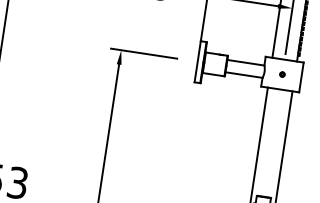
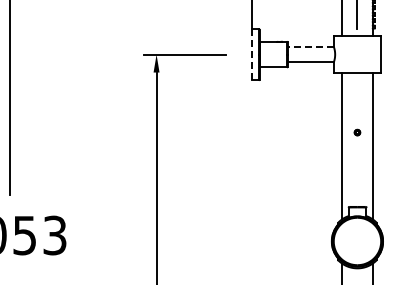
line: (197, 61) -> (251, 54), solid -> dashed
line: (245, 62) -> (310, 46), solid -> dashed
part: (282, 74) -> (357, 132), moved

